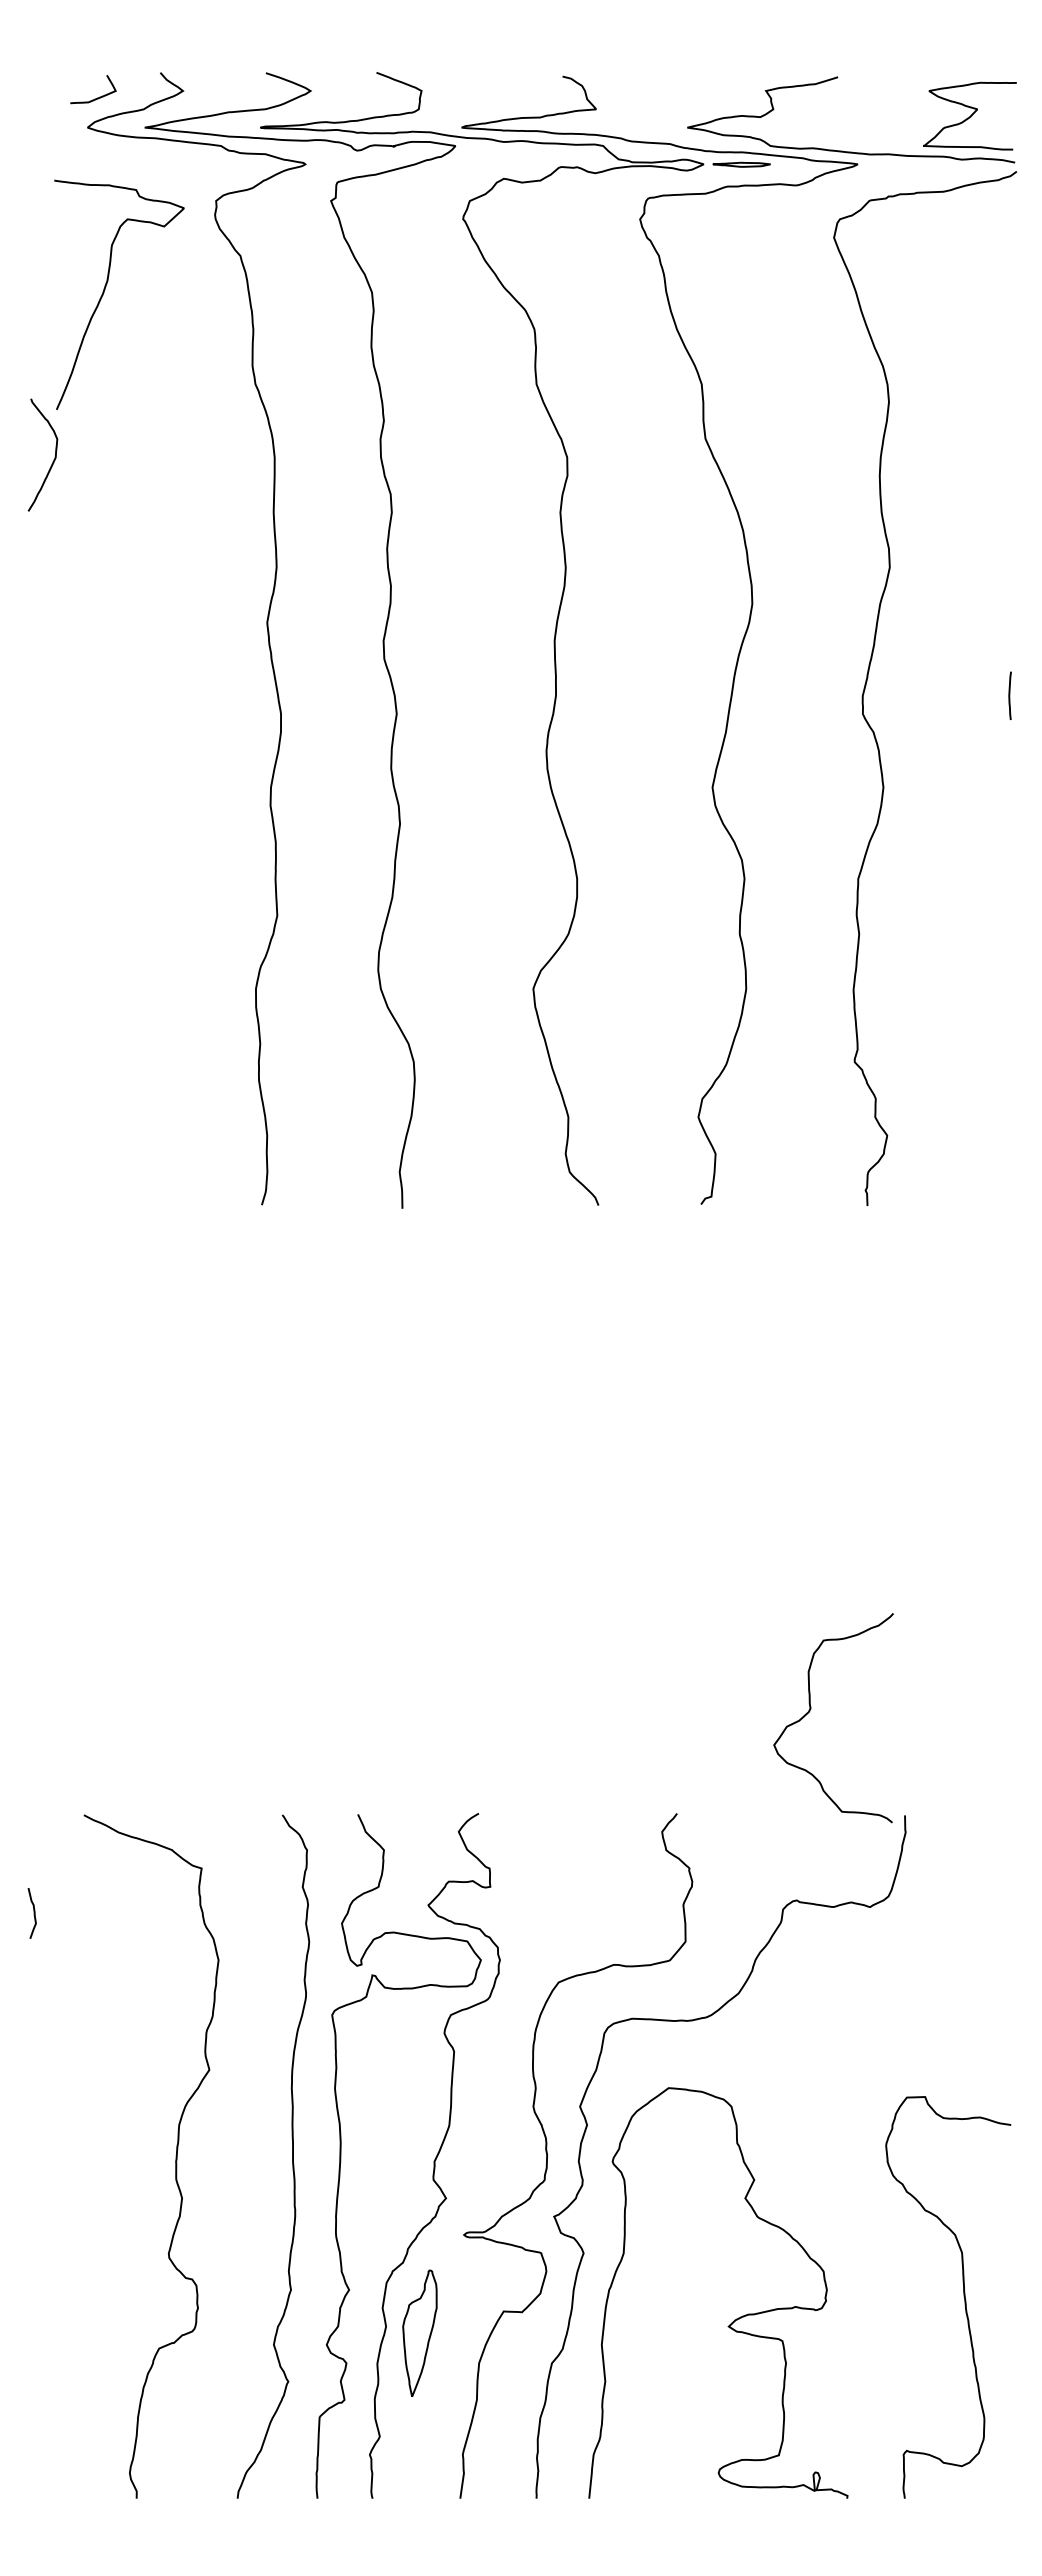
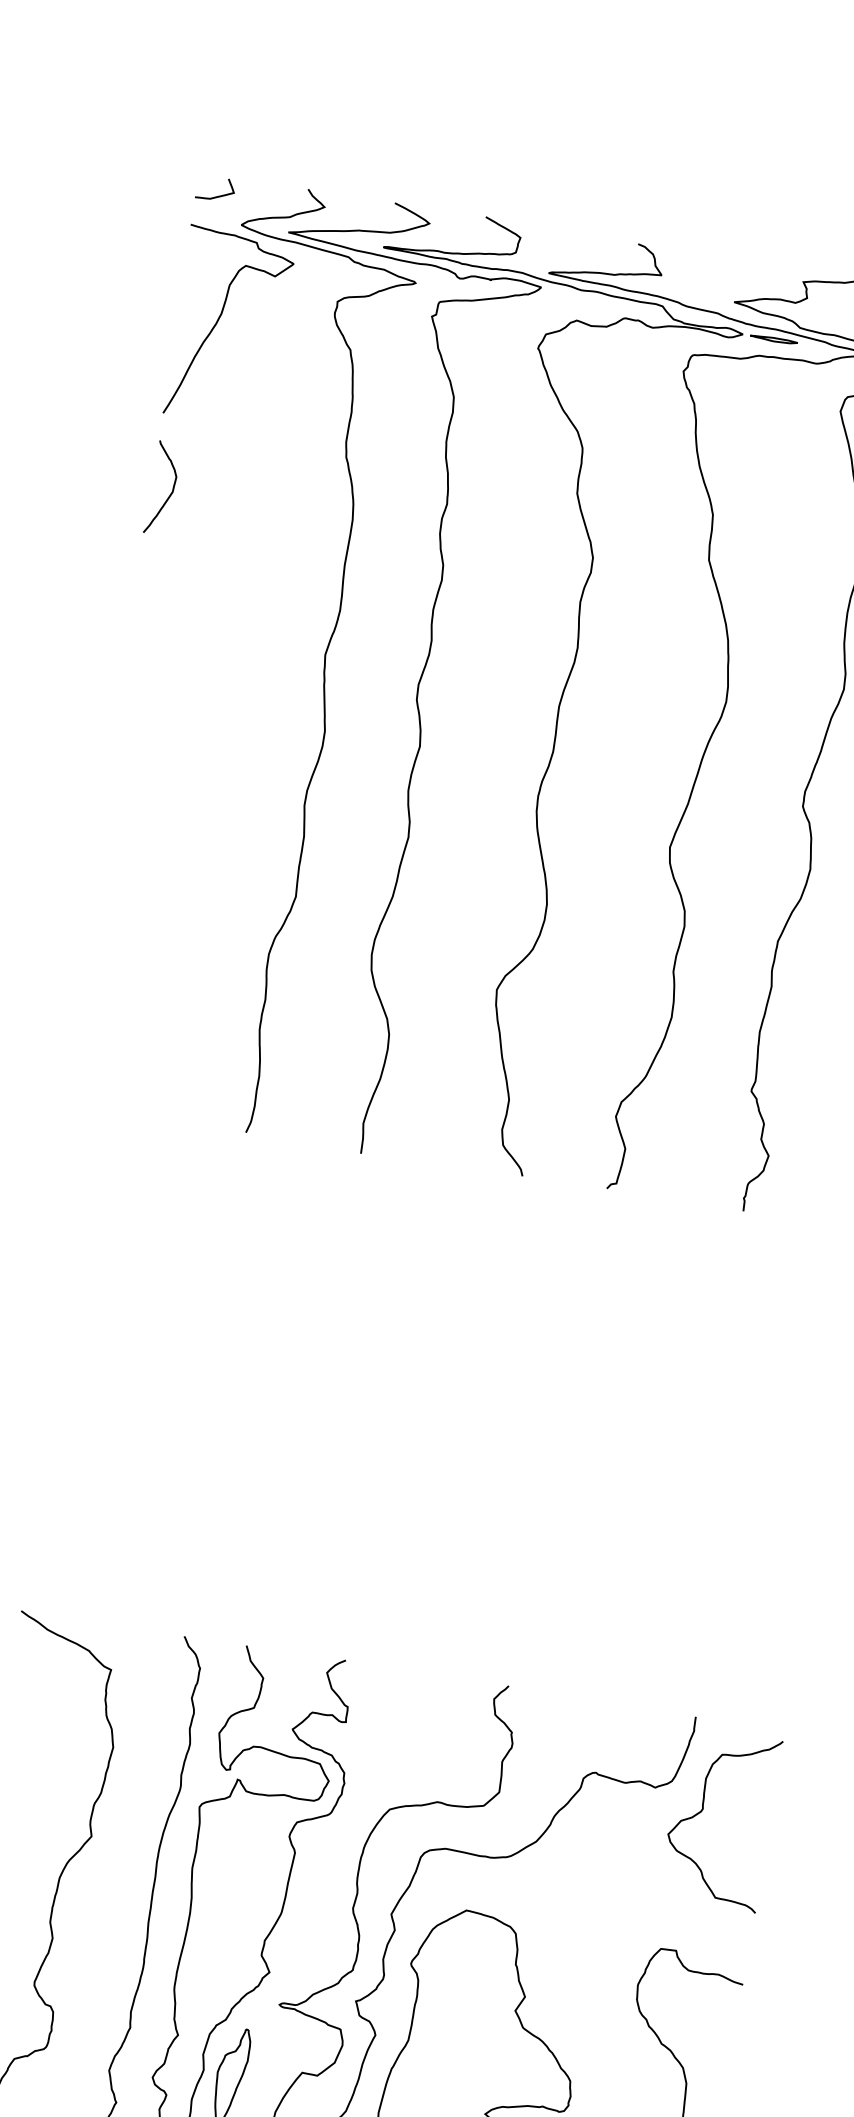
curve: (97, 97) -> (218, 195), moved
curve: (105, 290) -> (218, 321), moved
curve: (811, 1709) -> (703, 1809), moved

